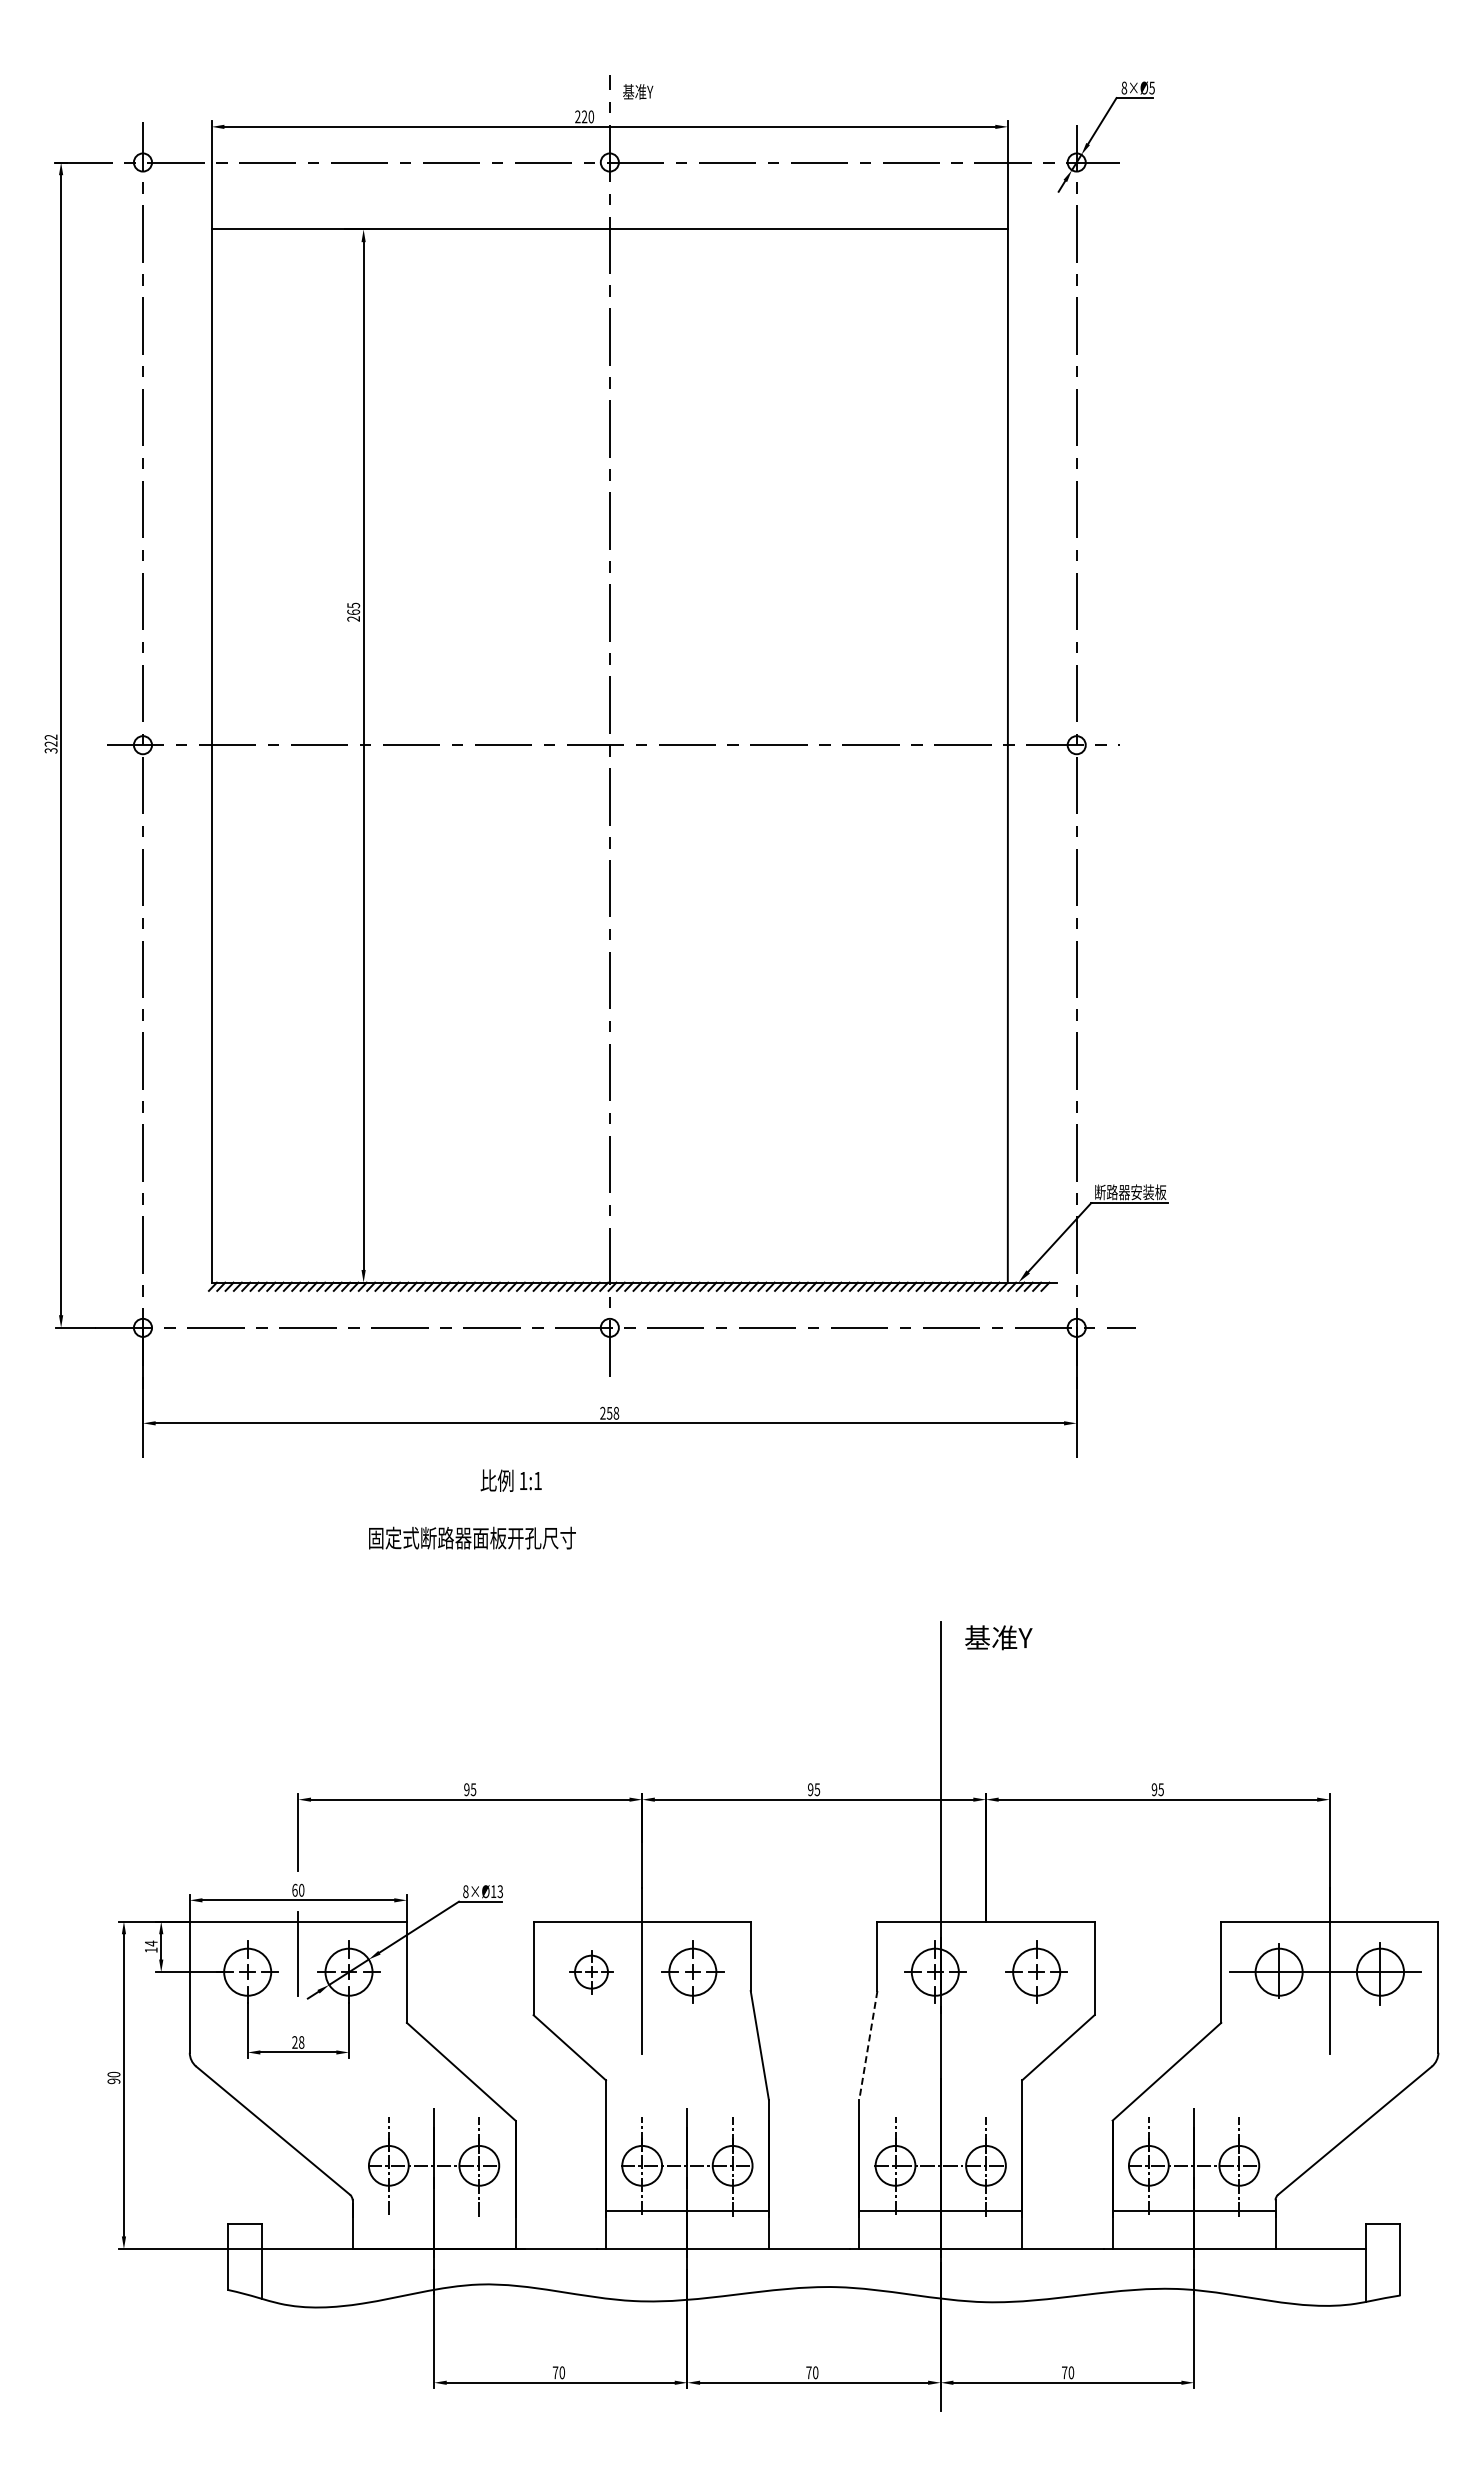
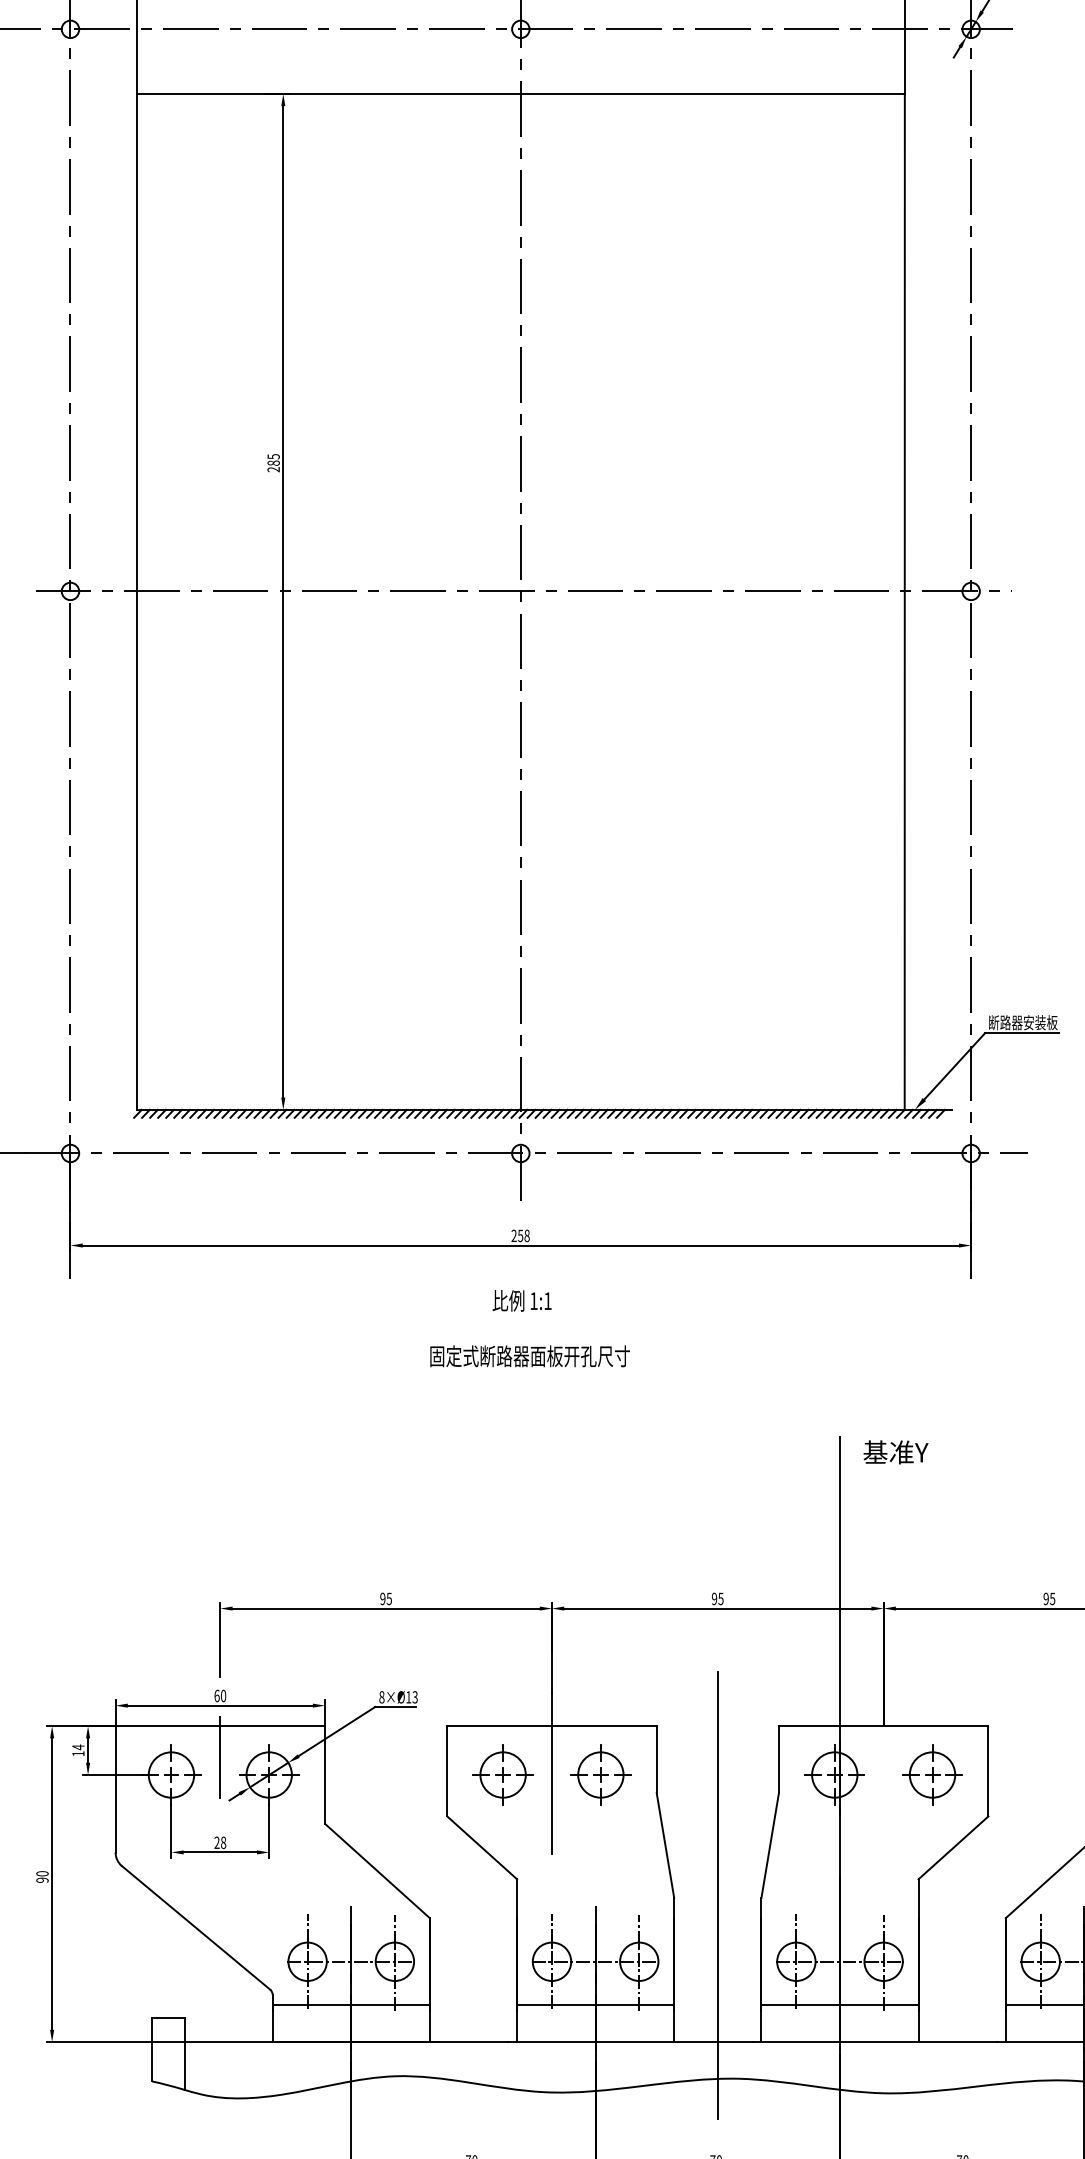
text: (353, 611) -> (273, 462), 265 -> 285
text: (510, 1480) -> (521, 1300), moved
text: (627, 1588) -> (679, 1404), moved
part: (591, 1971) -> (503, 1774), size x1.43
line: (868, 2045) -> (770, 1845), dashed -> solid
line: (814, 2096) -> (718, 1894), added
line: (433, 2211) -> (350, 2005), added

